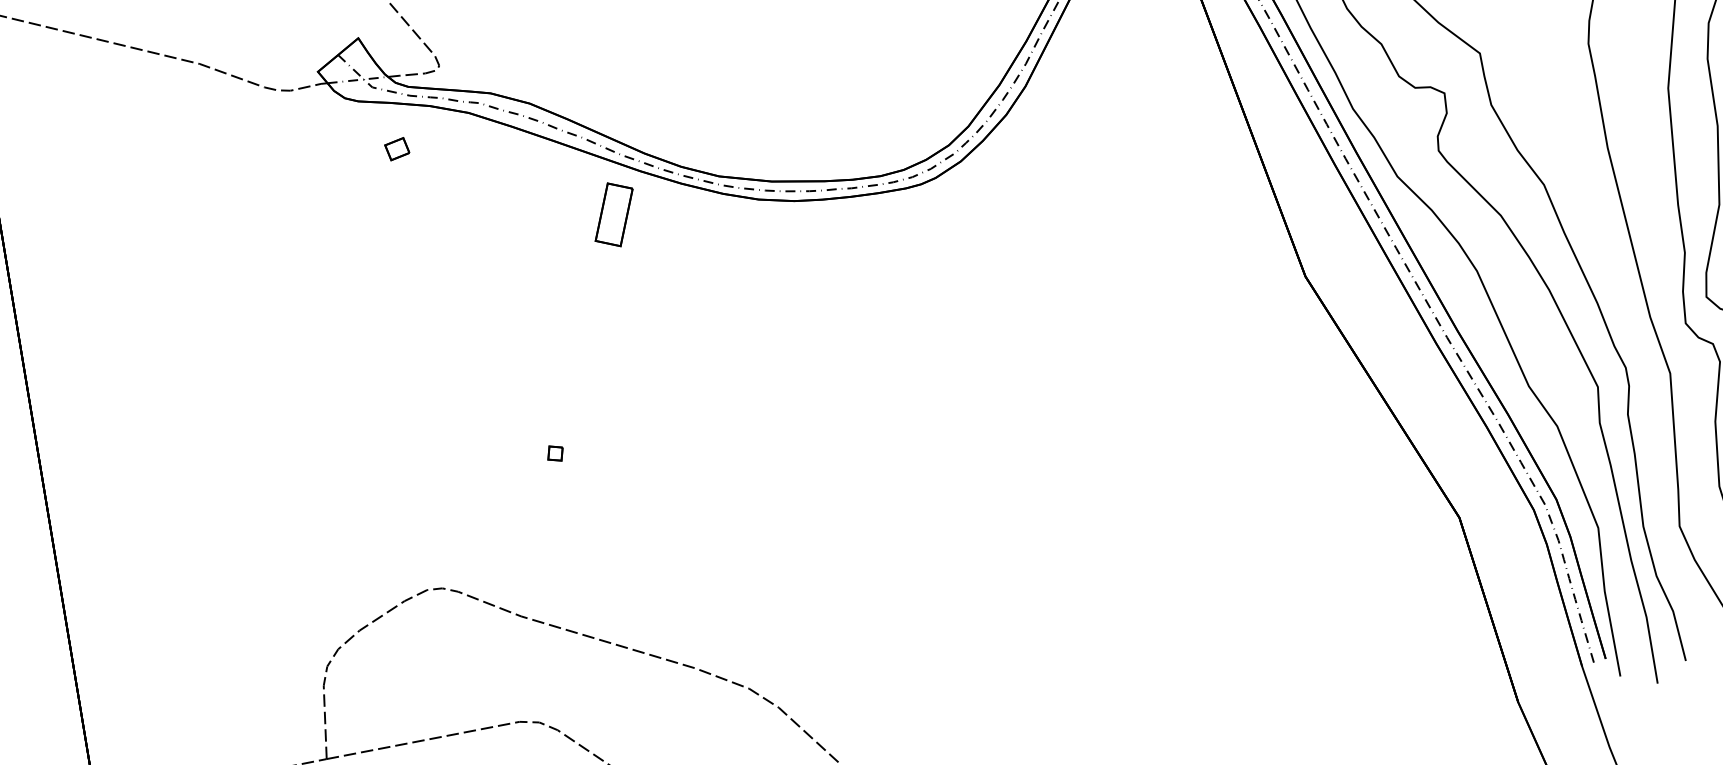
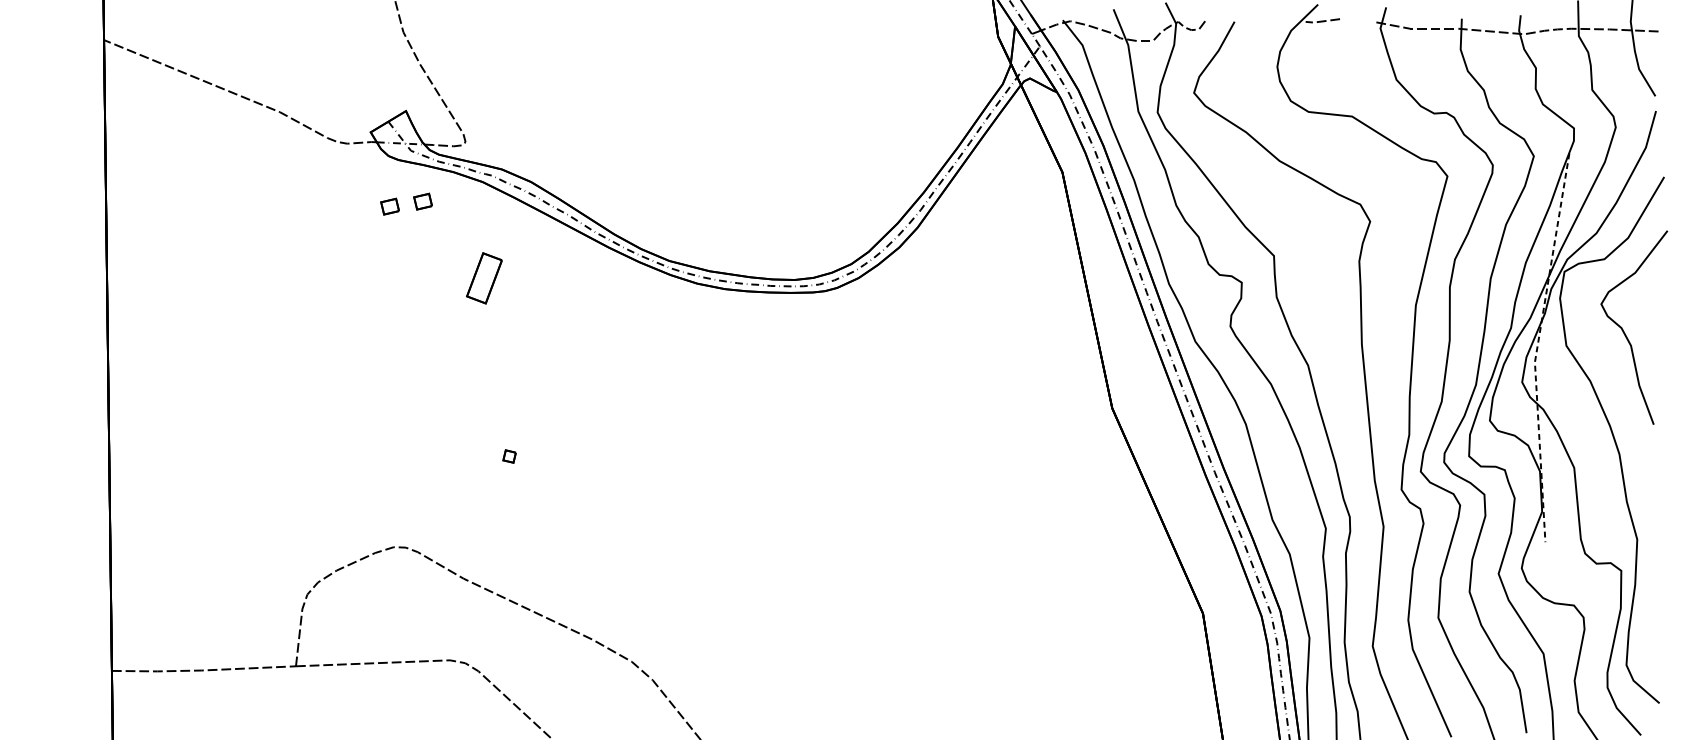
part: (355, 161) -> (389, 206), added
part: (614, 215) -> (484, 278), moved

